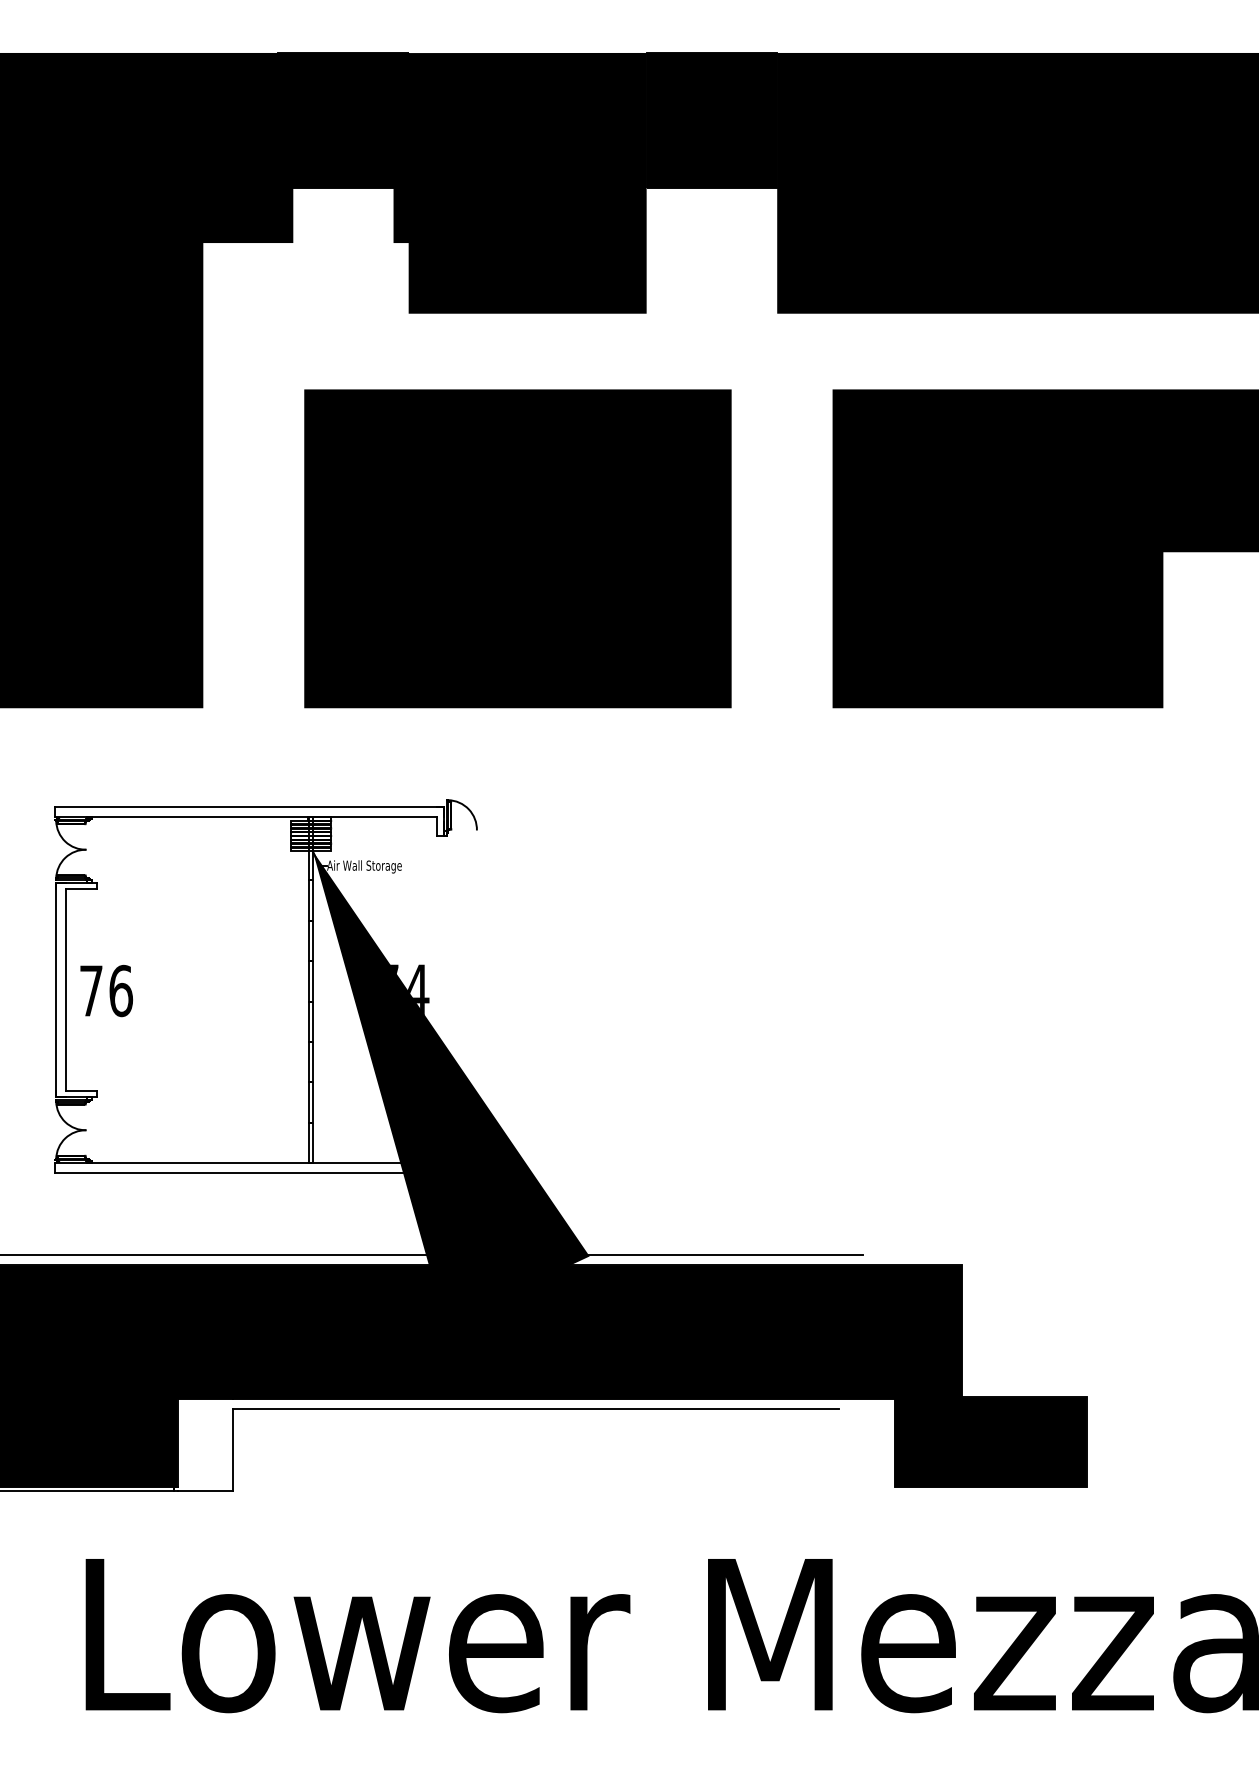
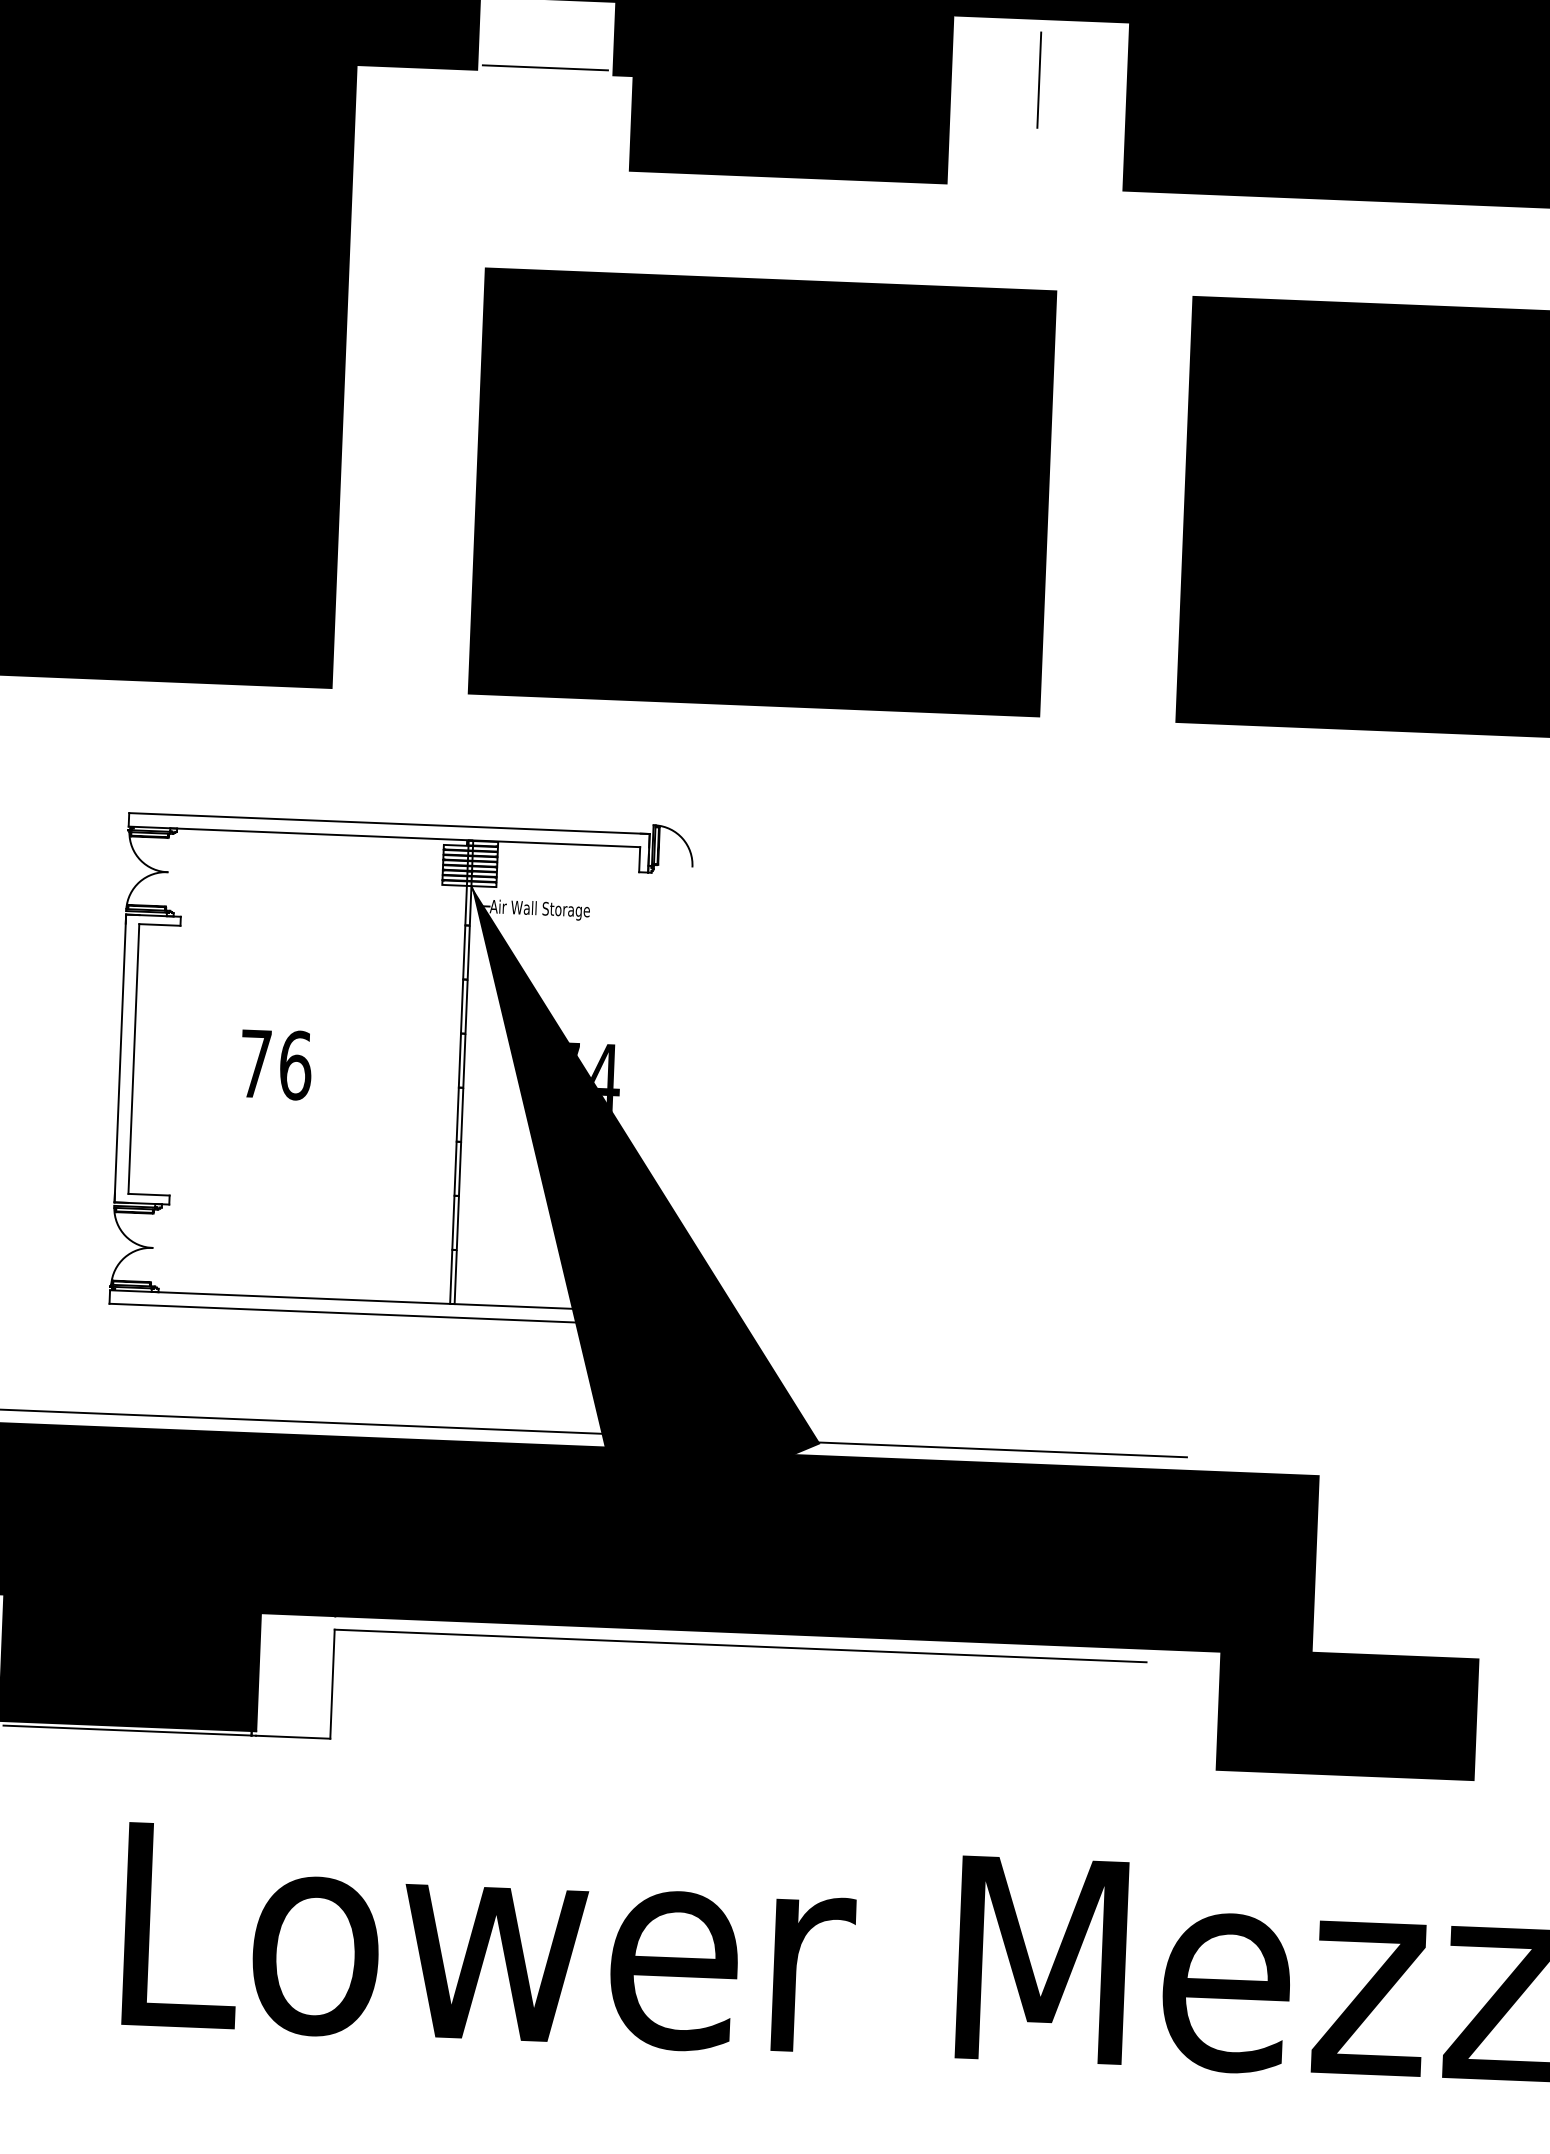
line: (711, 232) -> (1038, 79), added
line: (343, 238) -> (545, 67), added
text: (106, 990) -> (276, 1064), moved

